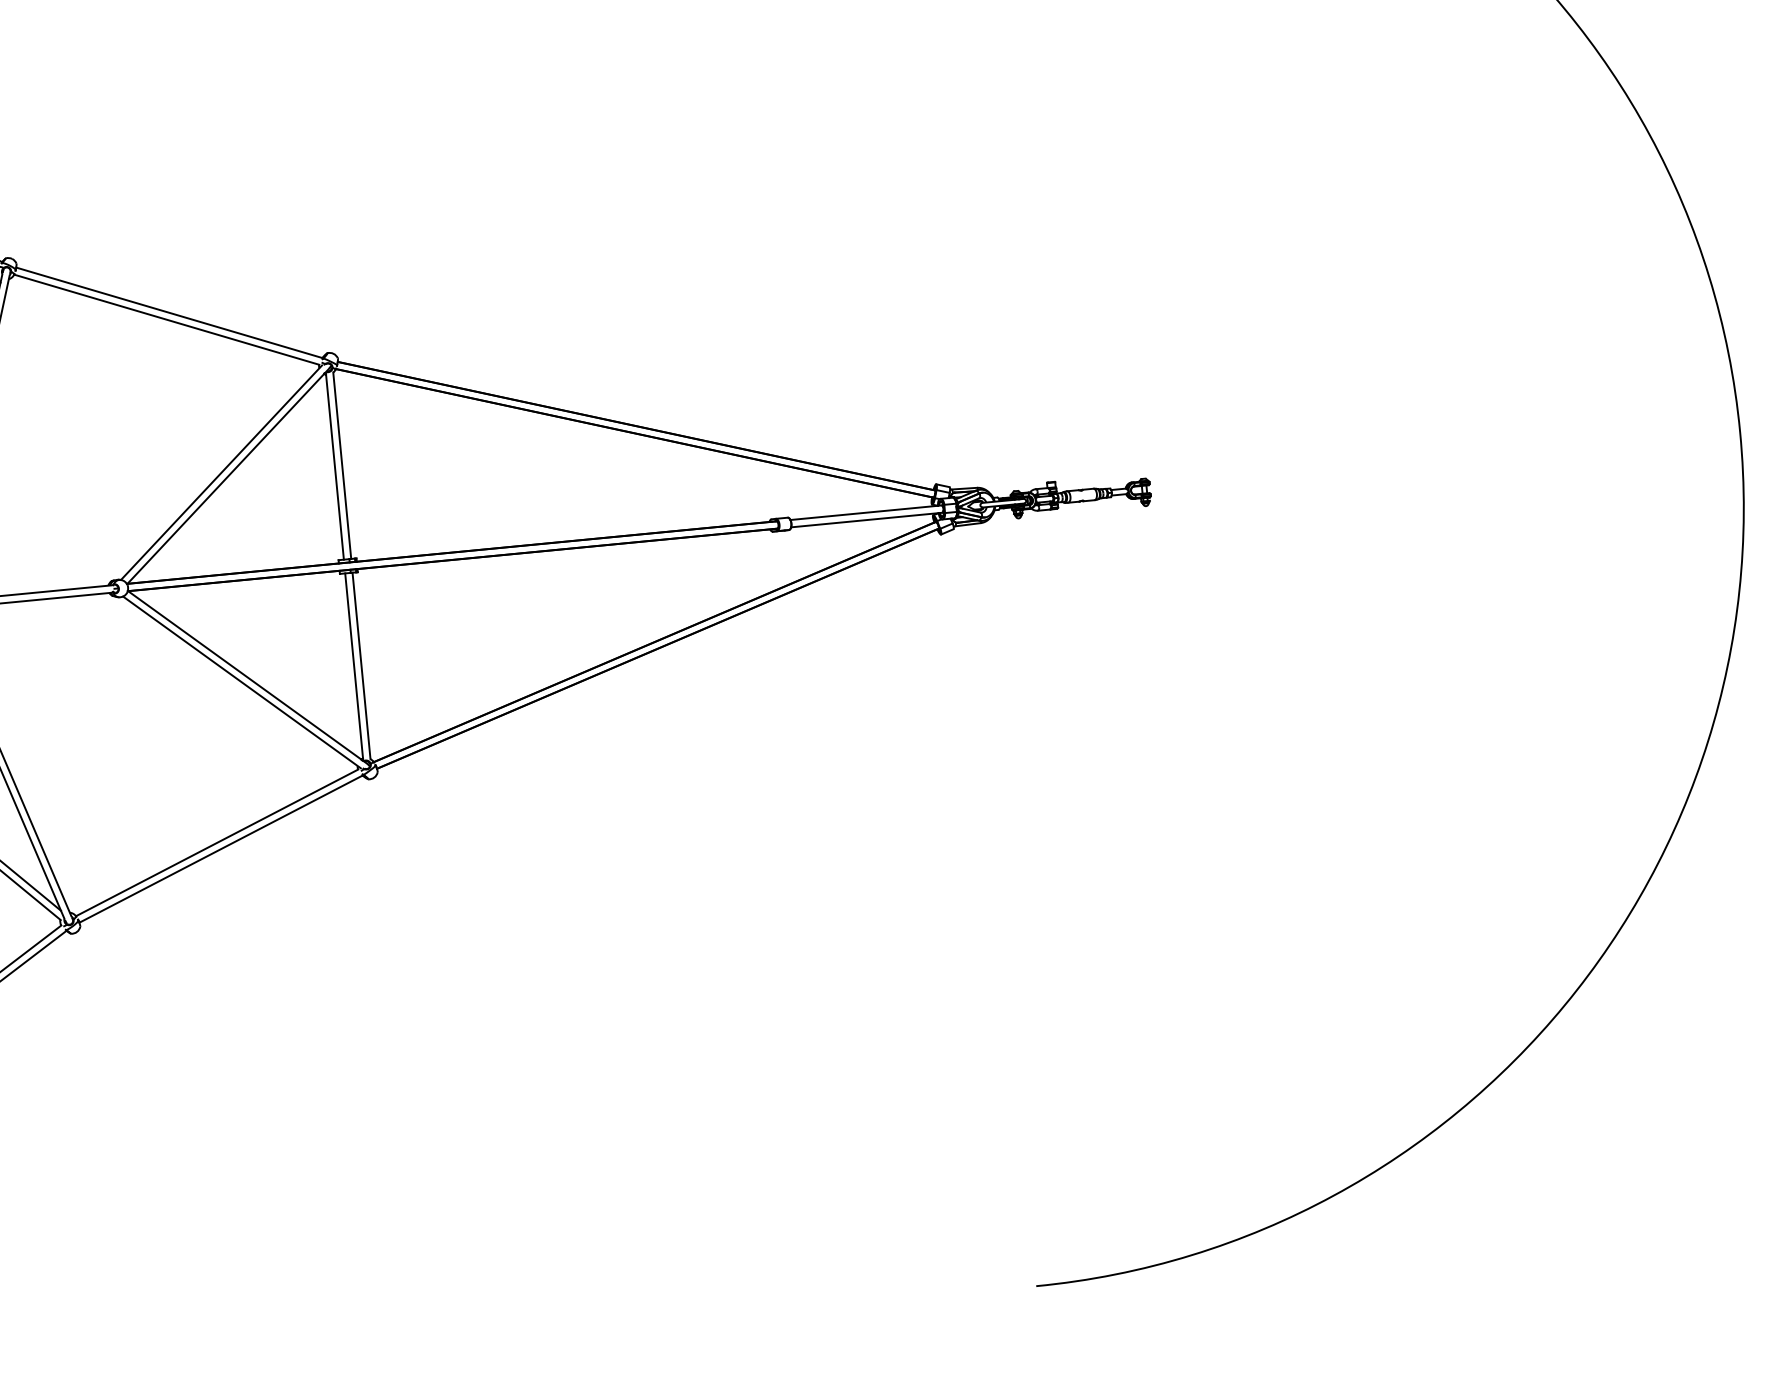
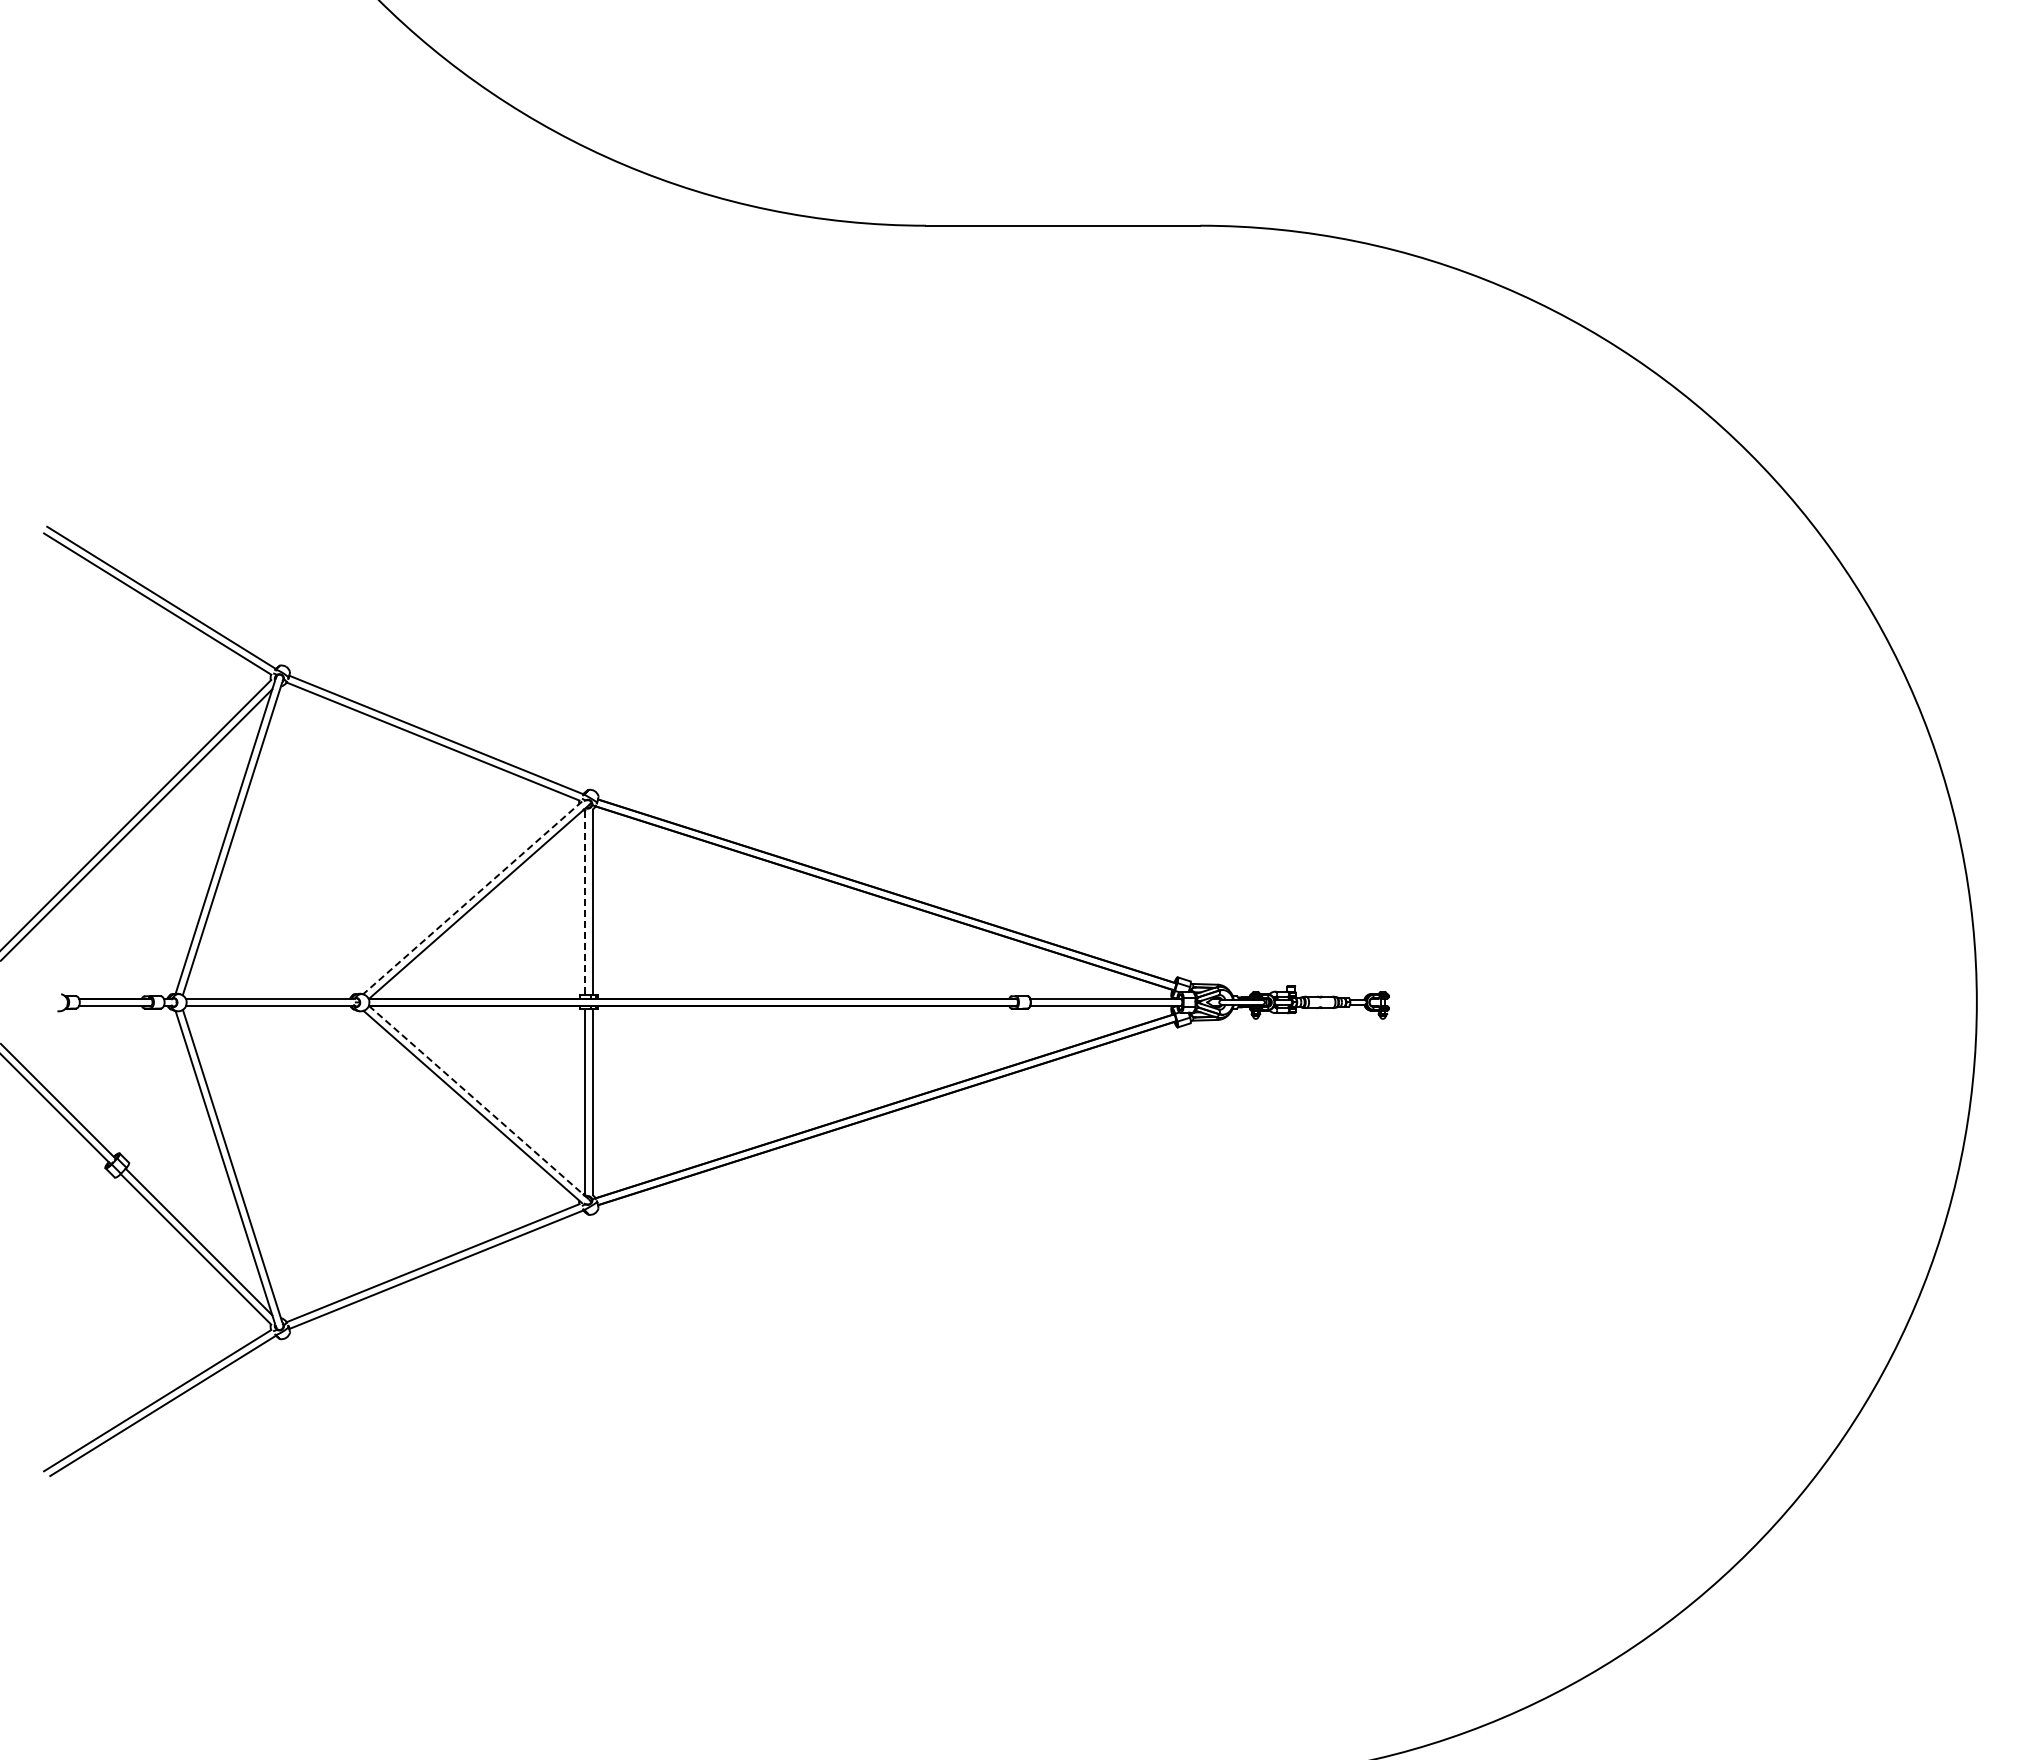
line: (335, 467) -> (585, 903), solid -> dashed
line: (221, 472) -> (472, 897), solid -> dashed
line: (247, 677) -> (478, 1102), solid -> dashed

